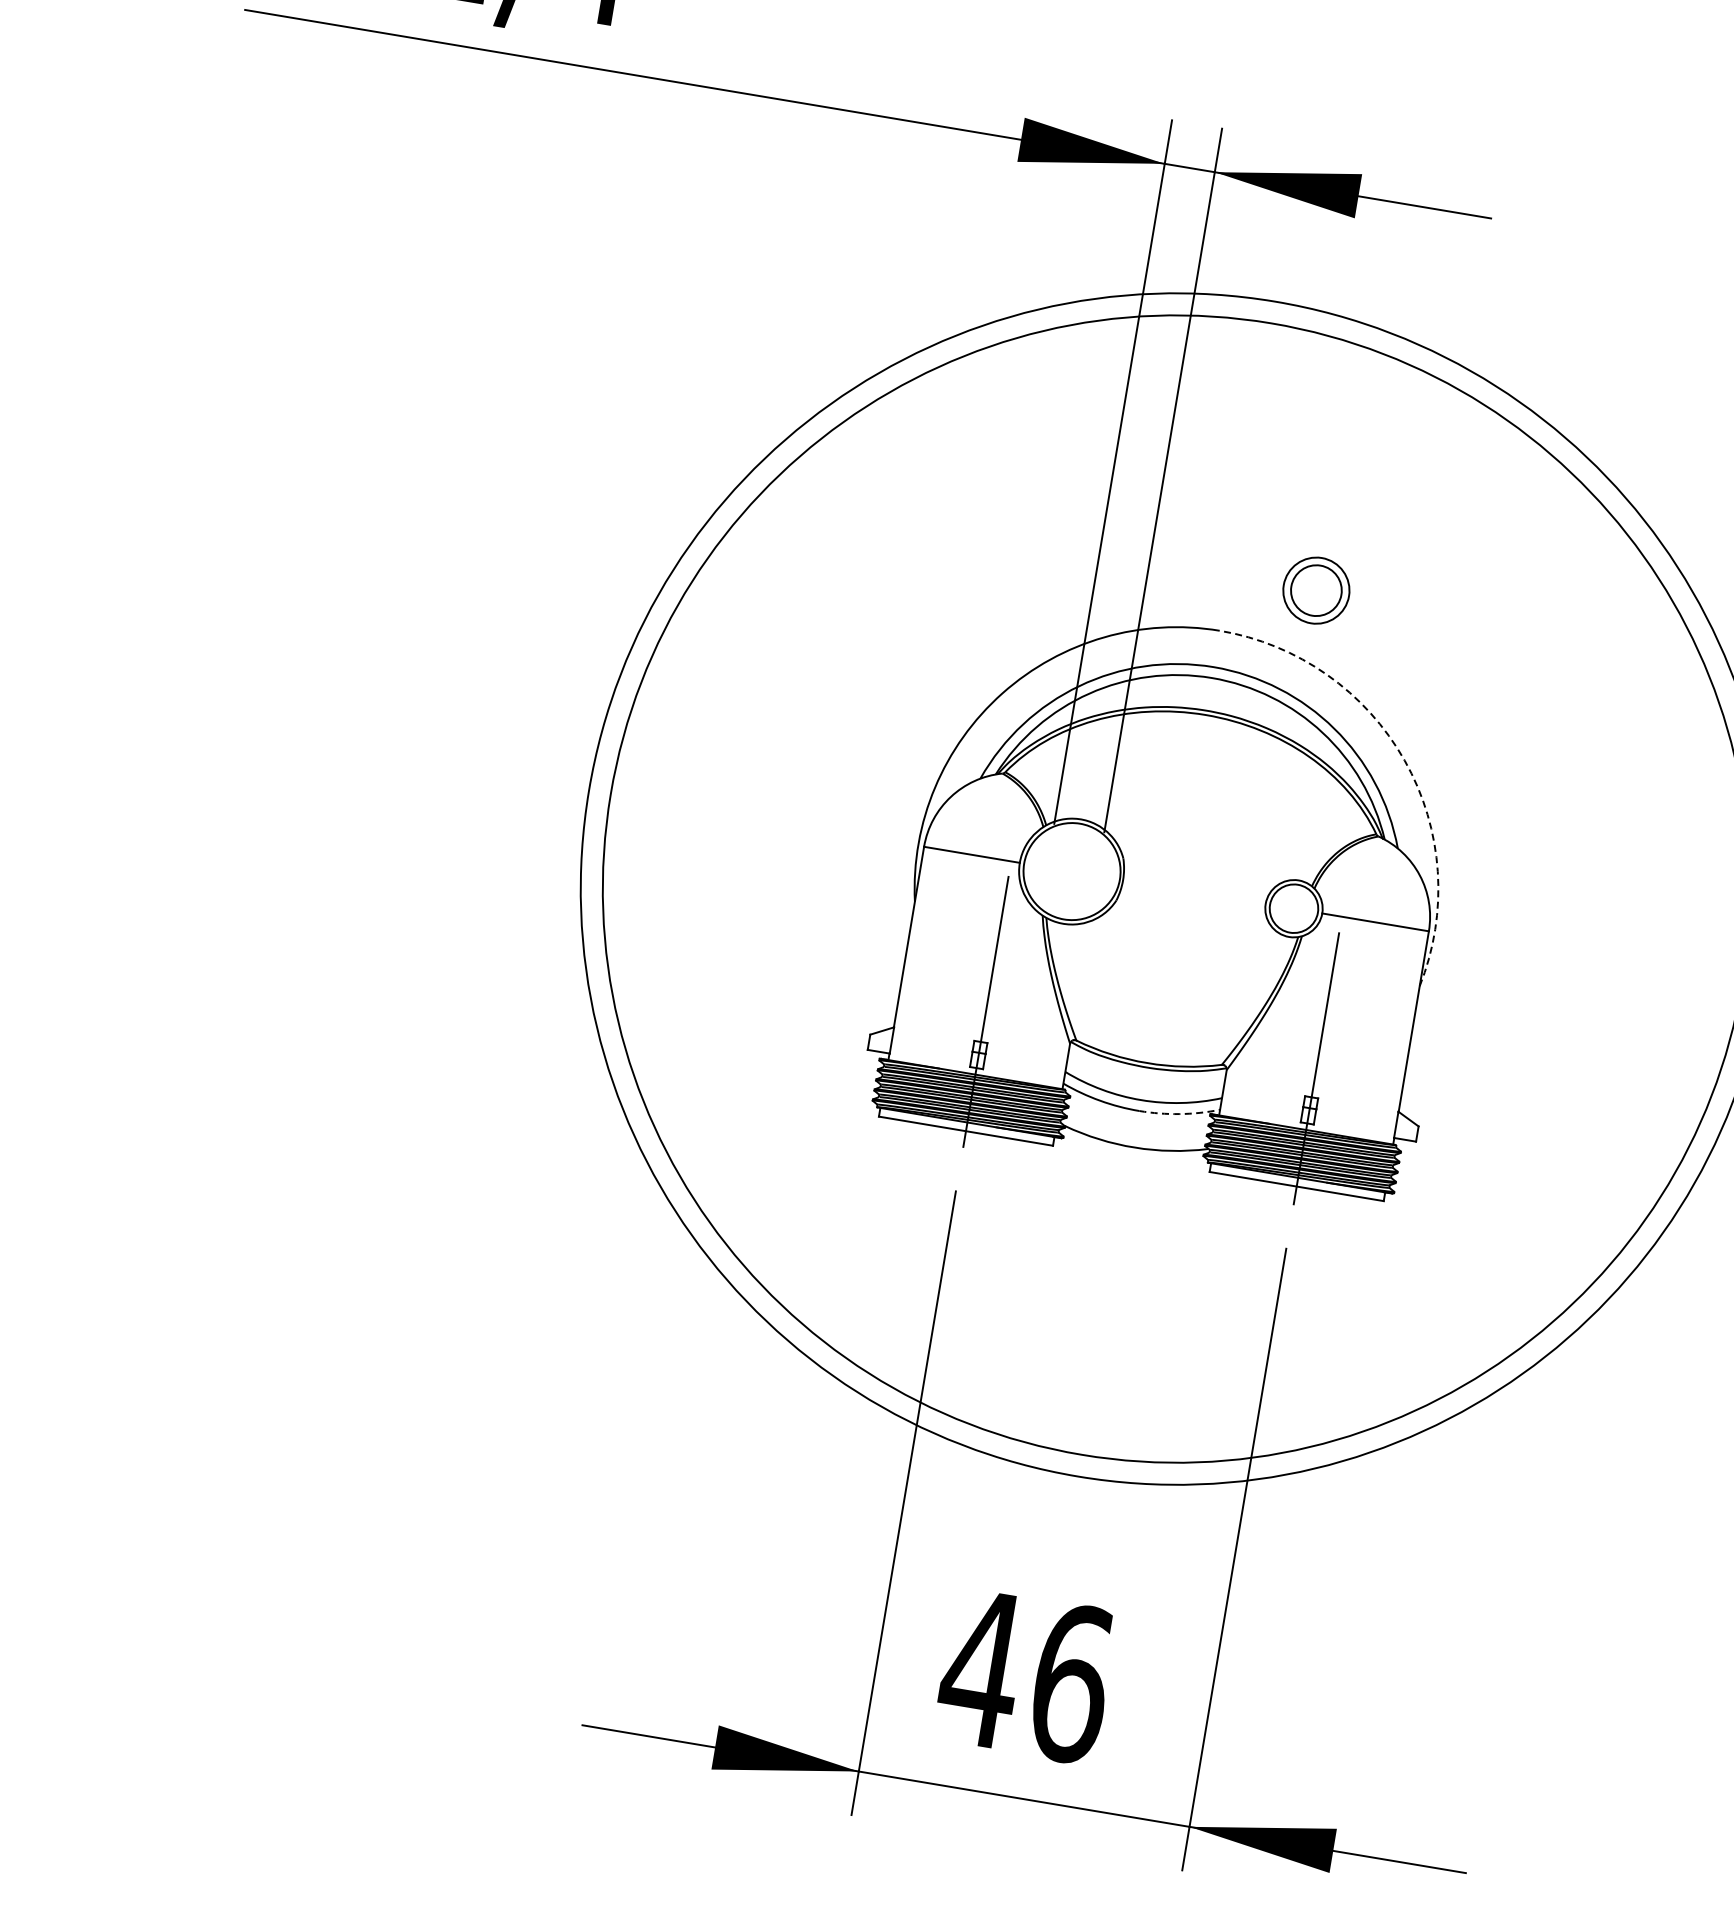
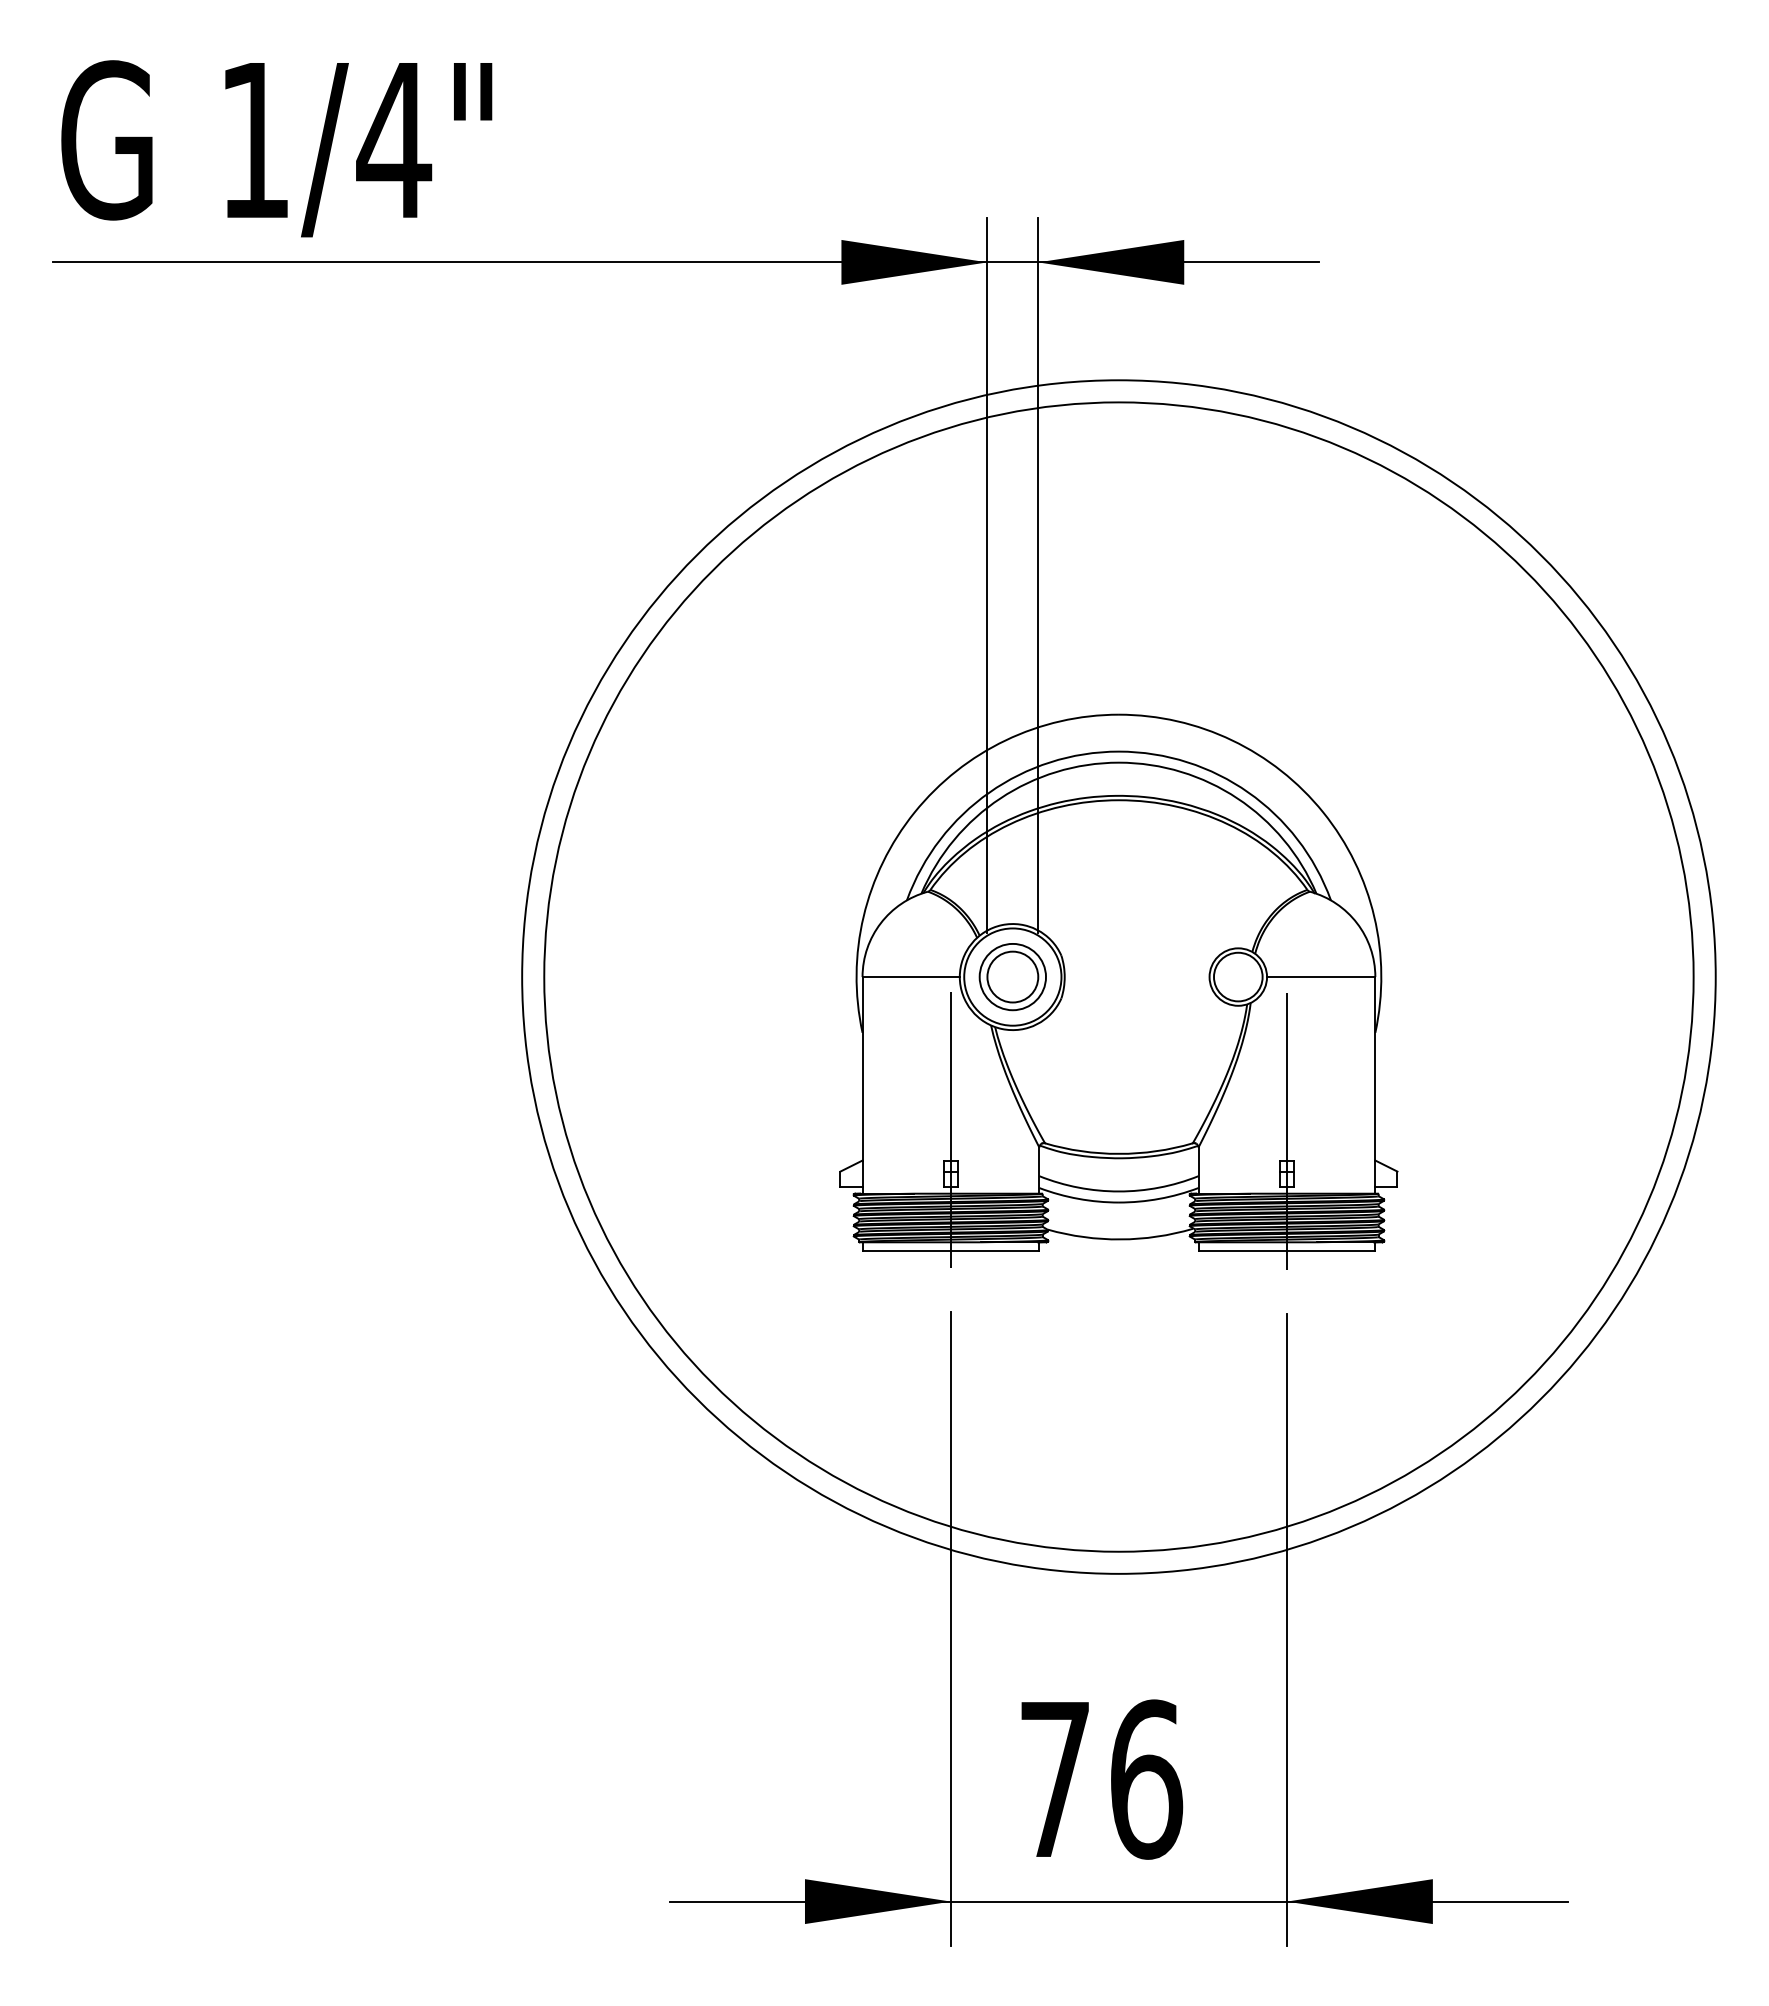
part: (1315, 591) -> (1012, 977), moved
arc: (1404, 760) -> (1323, 812), dashed -> solid
arc: (1179, 1113) -> (1159, 1198), dashed -> solid
text: (980, 1668) -> (1054, 1779), 46 -> 76

